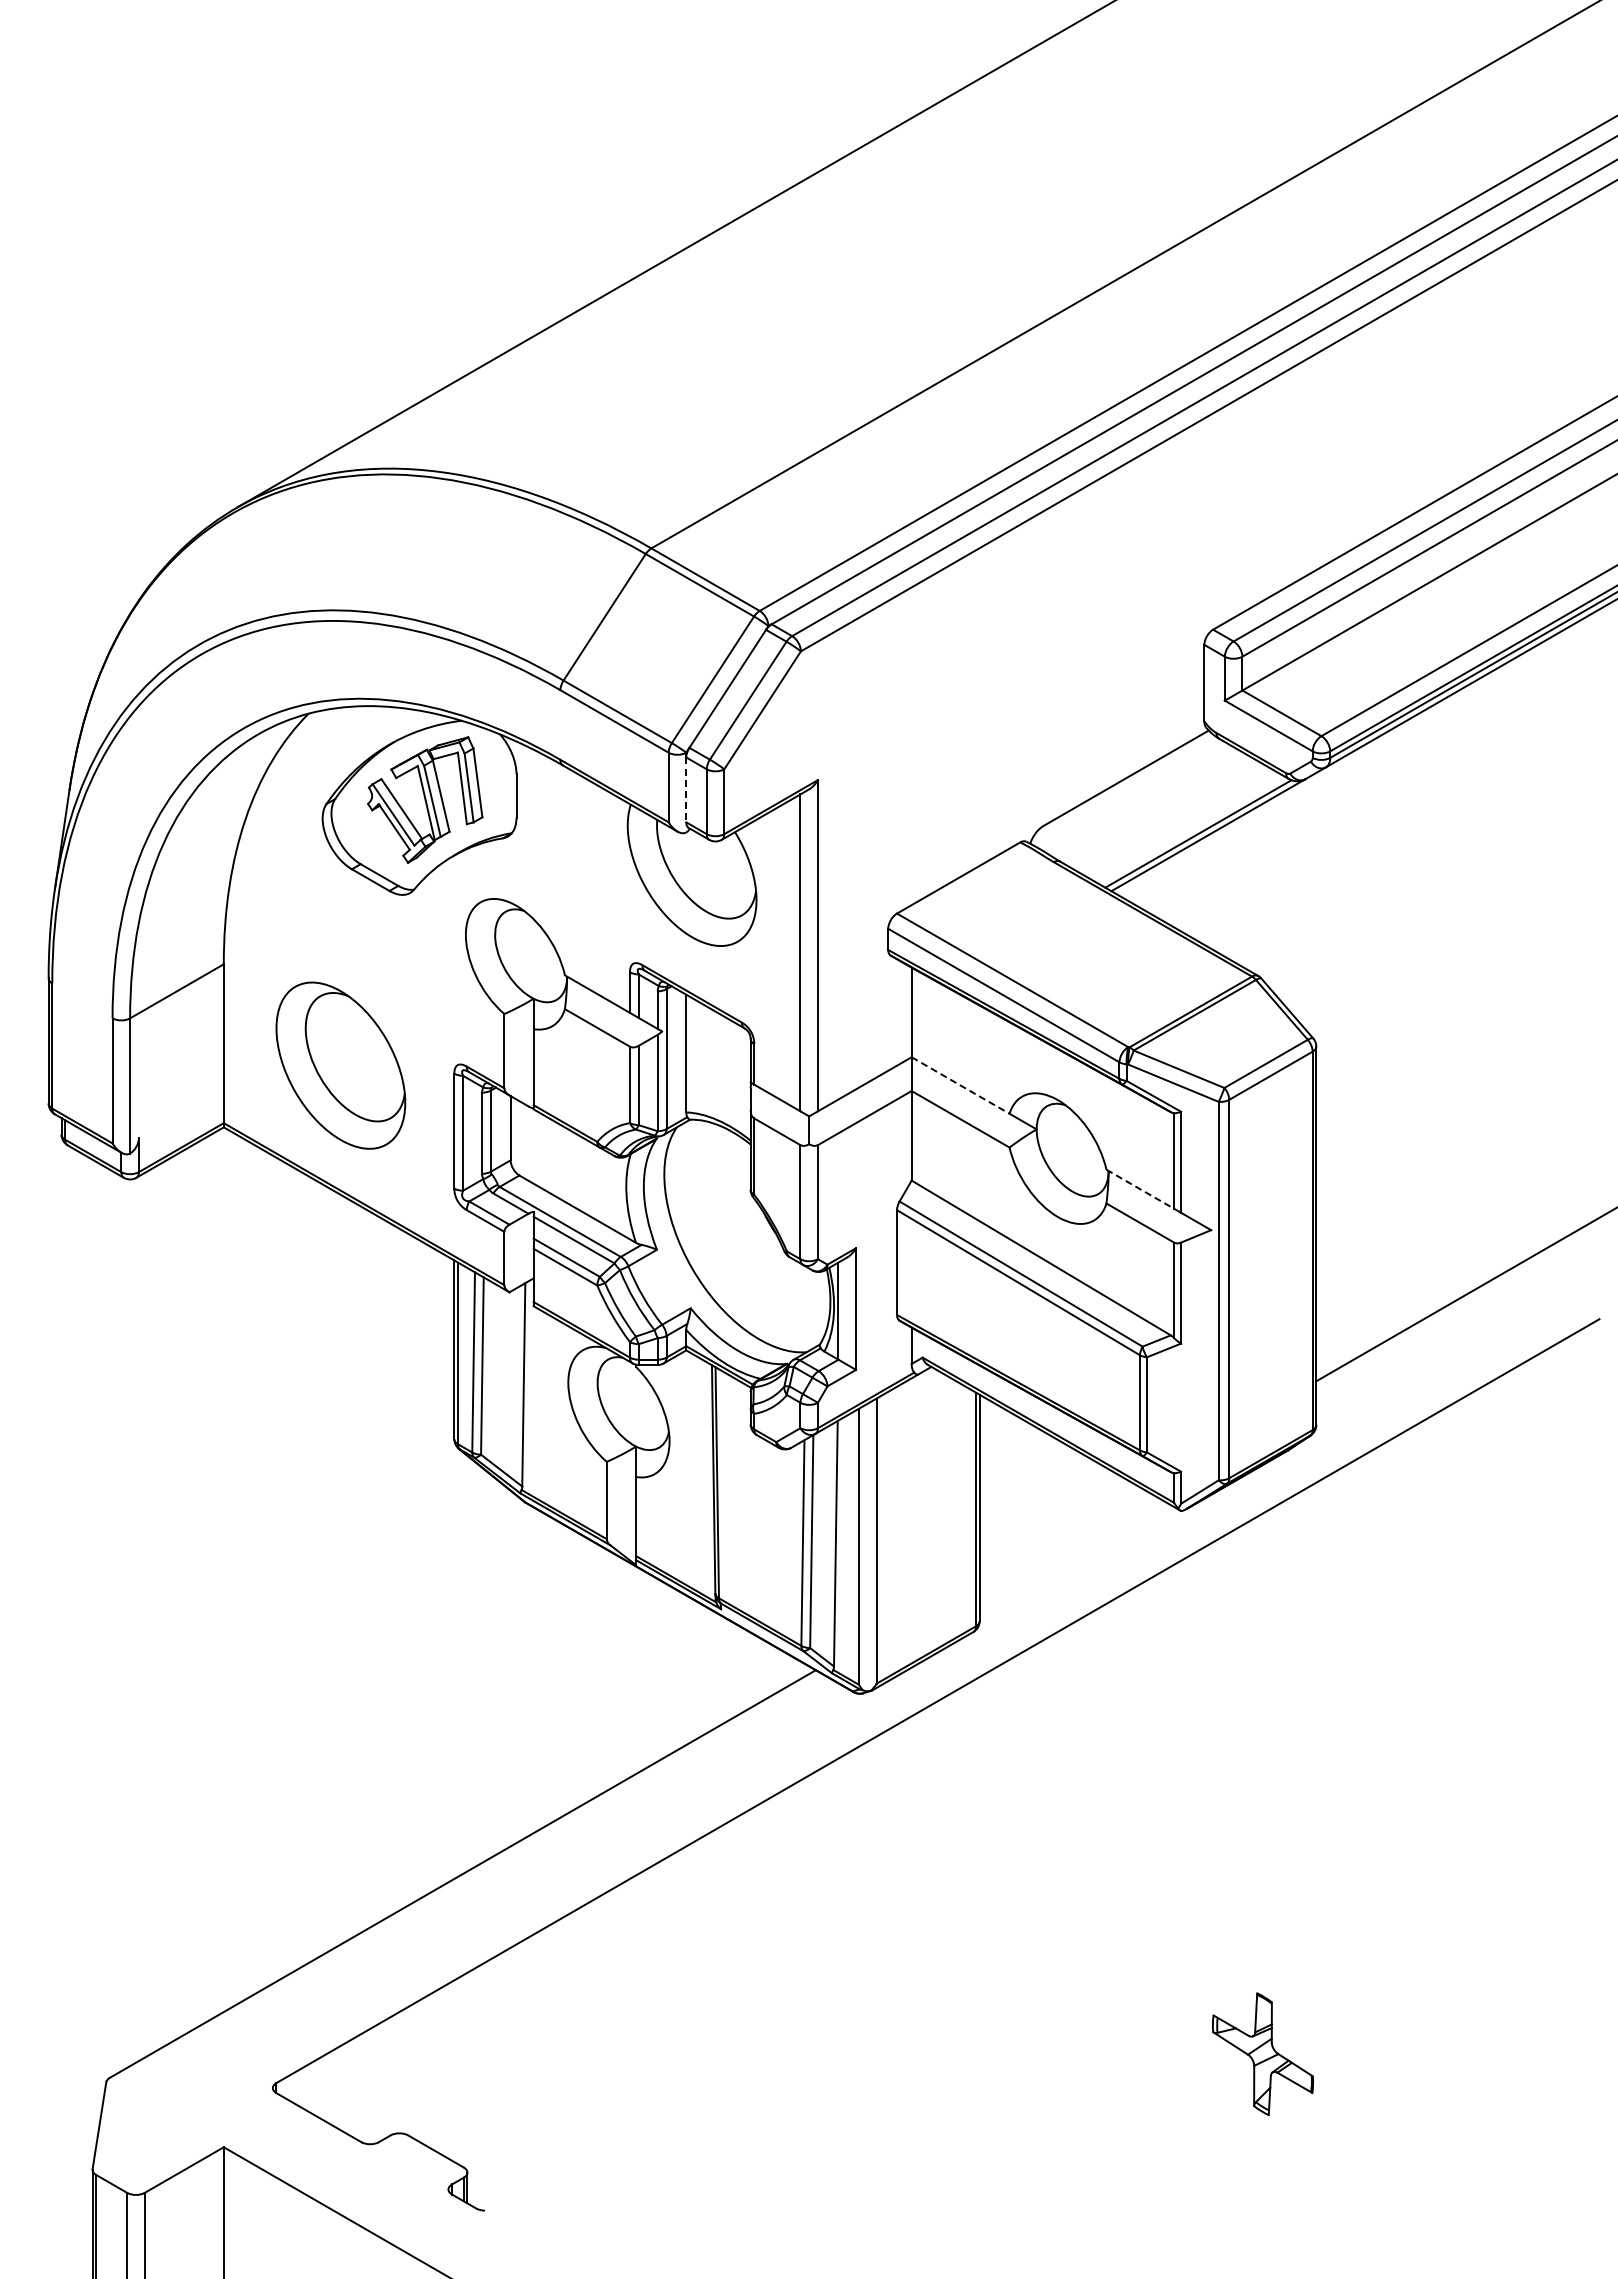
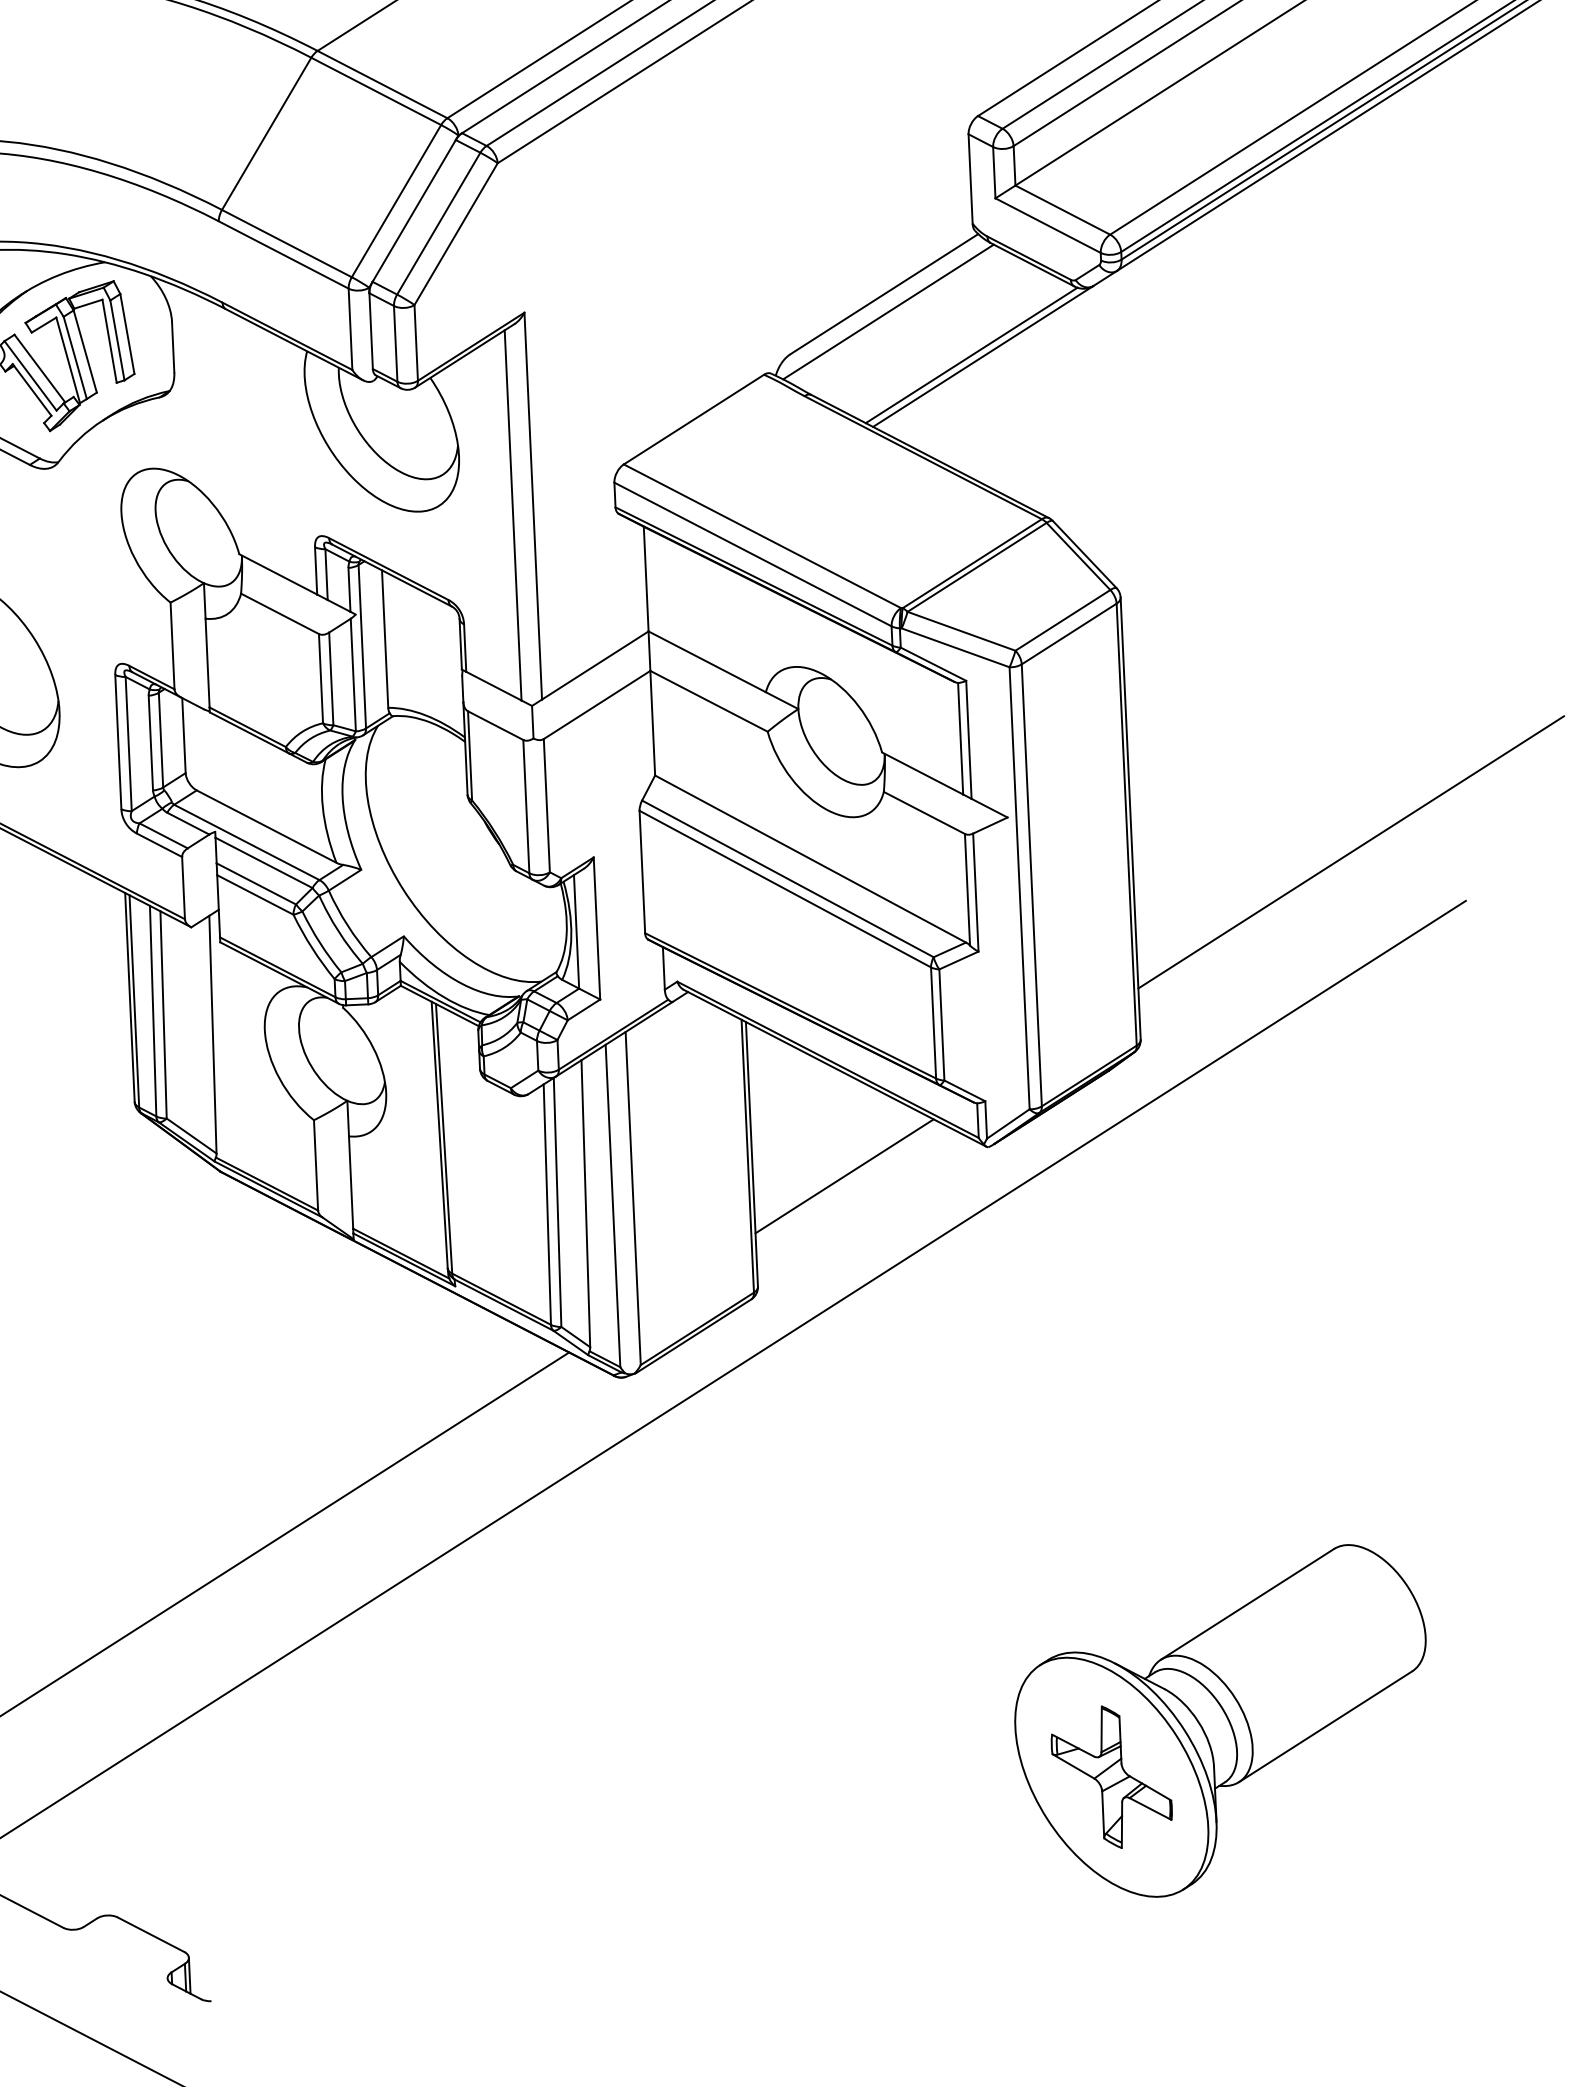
line: (686, 790) -> (371, 331), dashed -> solid
line: (1128, 793) -> (887, 311), added
line: (960, 1085) -> (707, 661), dashed -> solid
line: (1140, 1189) -> (922, 773), dashed -> solid
line: (1057, 1530) -> (844, 1176), added
part: (1359, 2011) -> (1222, 1722), added

